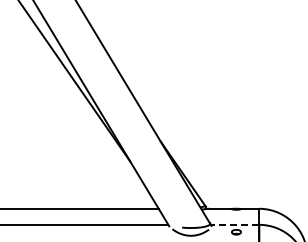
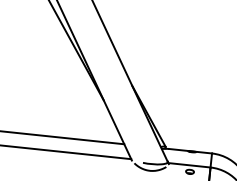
line: (234, 224) -> (189, 164), dashed -> solid

